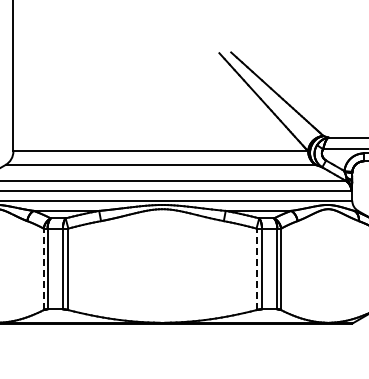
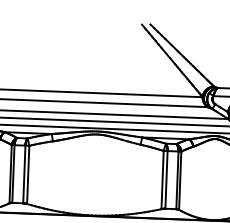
line: (43, 269) -> (10, 174), dashed -> solid
line: (256, 269) -> (162, 180), dashed -> solid

